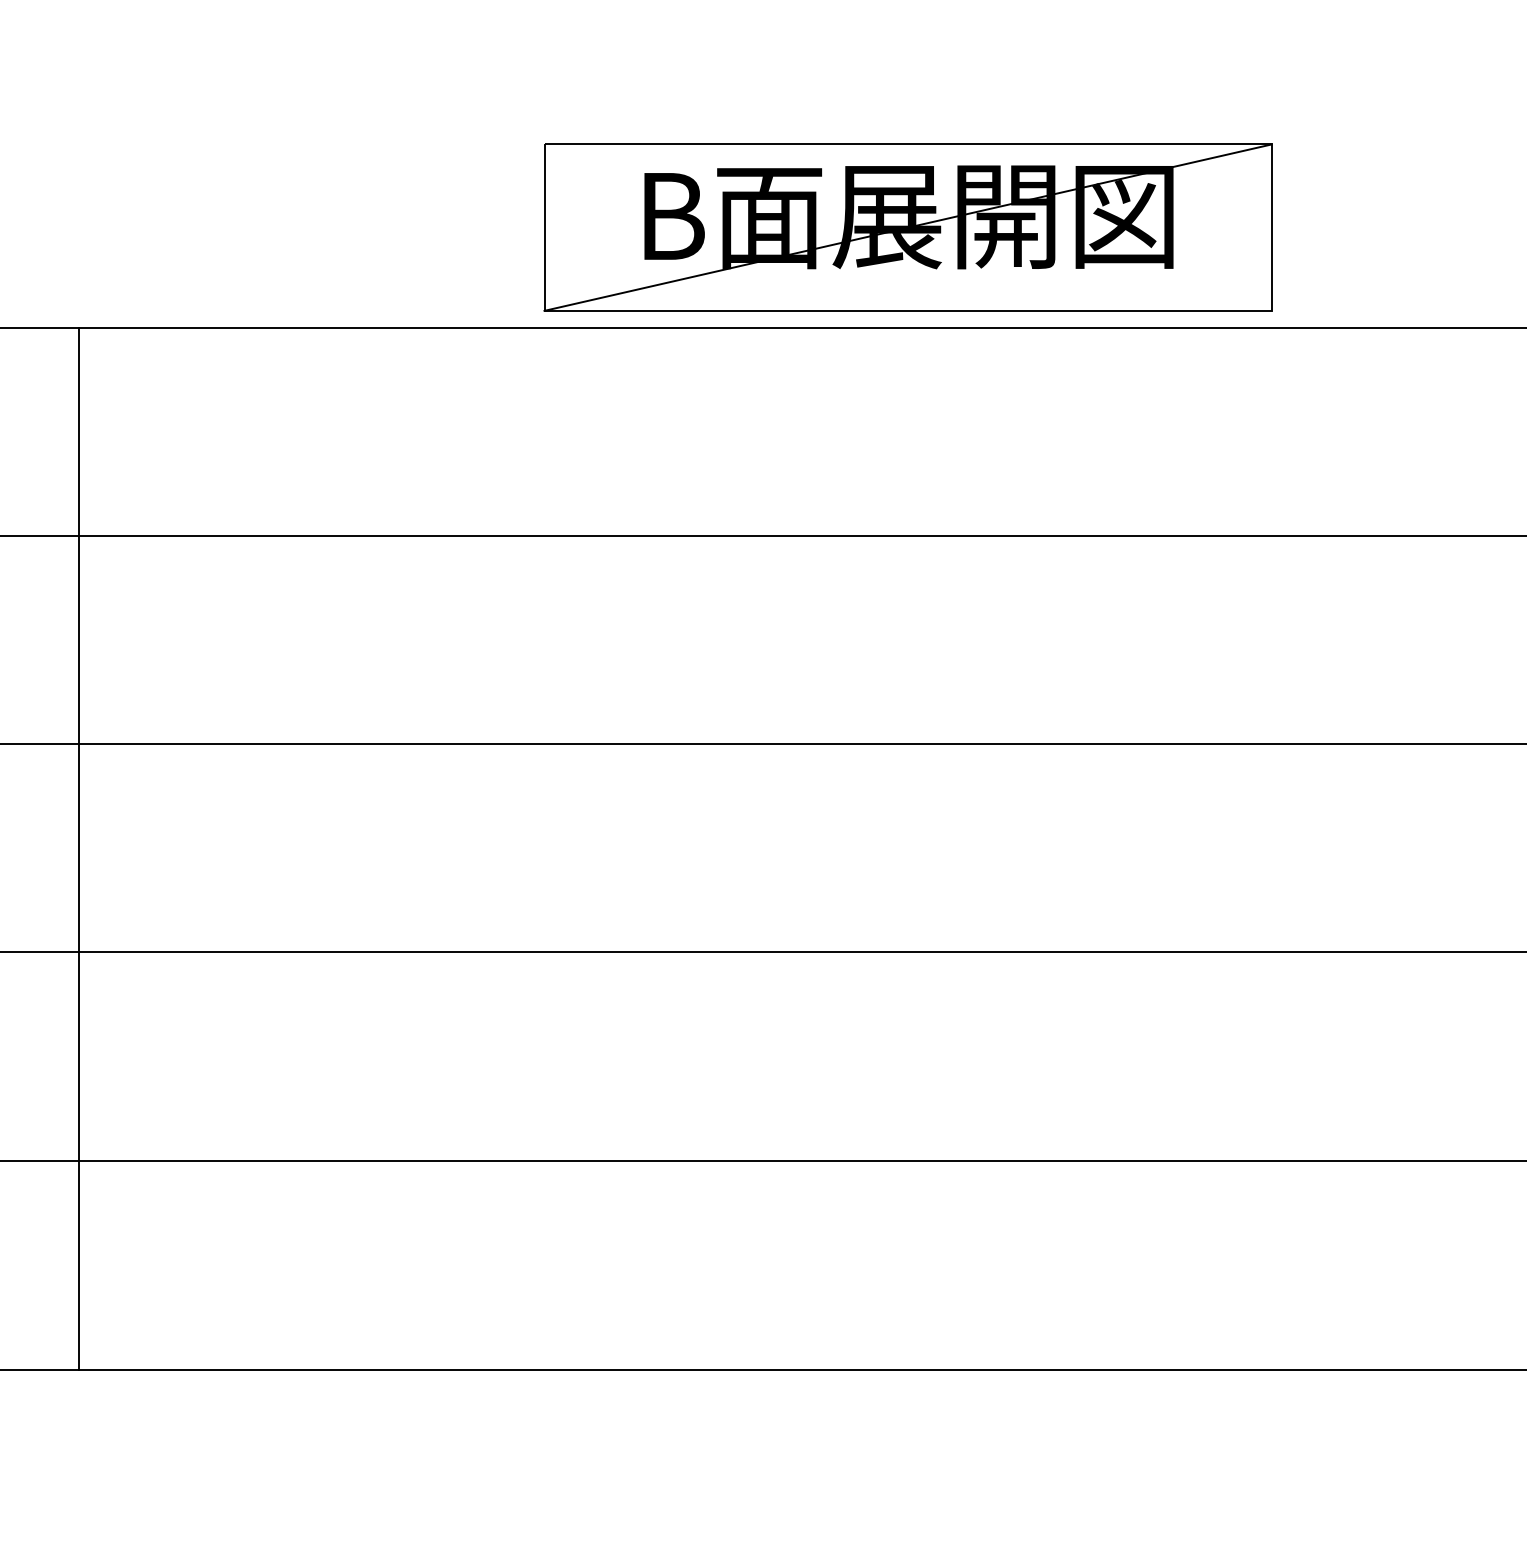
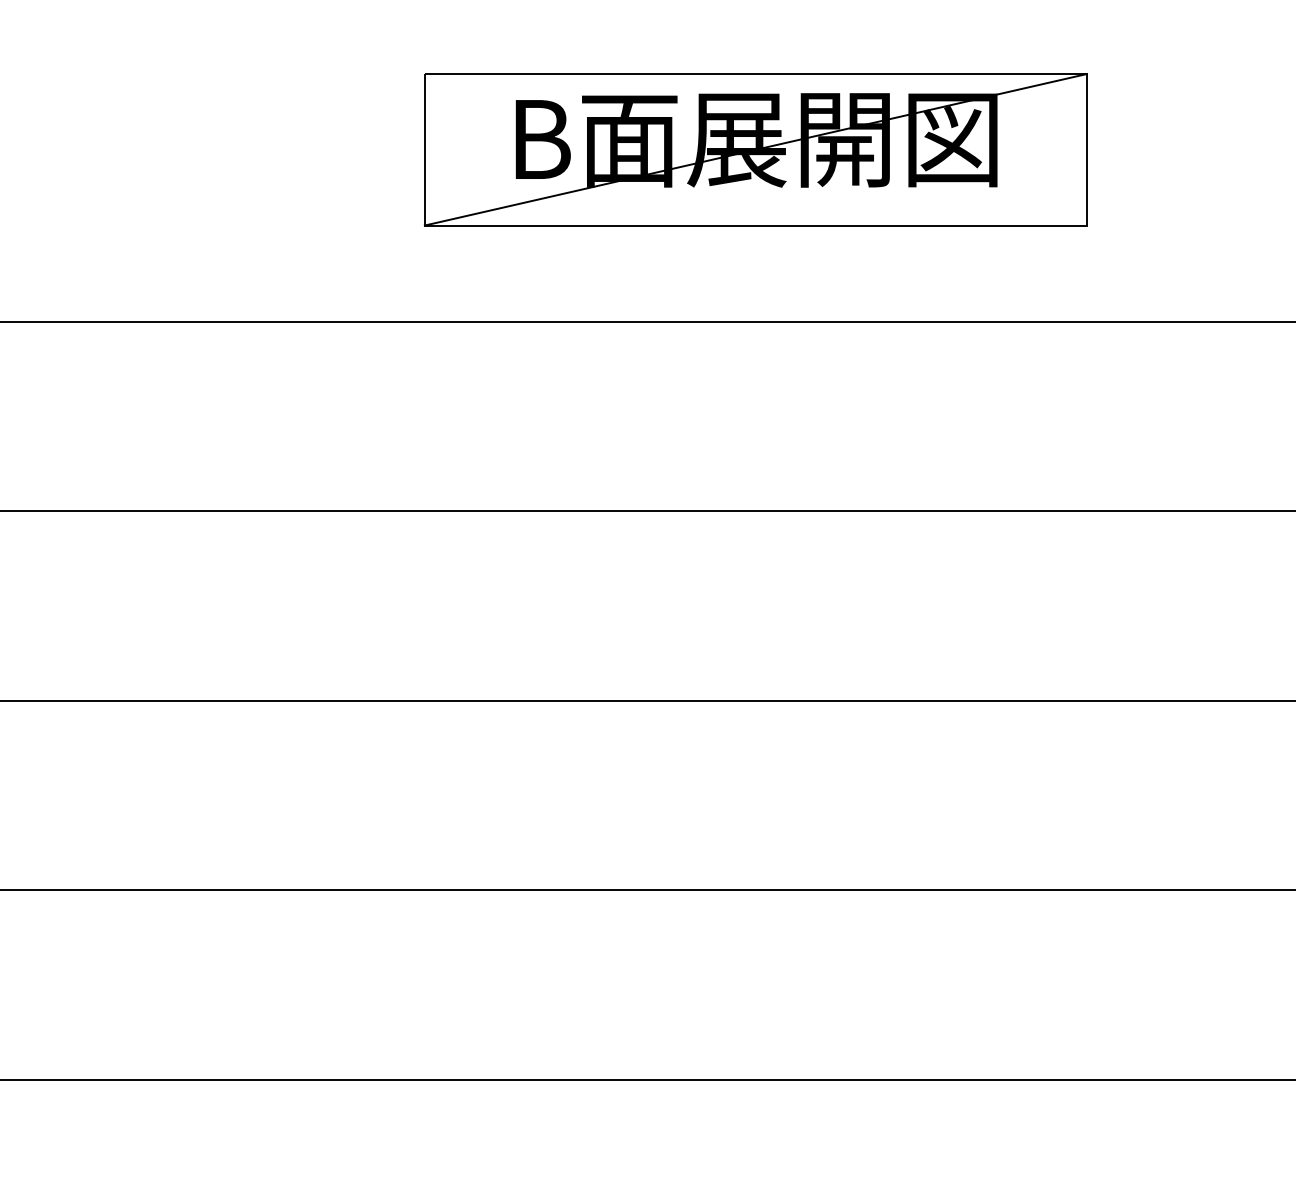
part: (907, 227) -> (755, 149), moved

